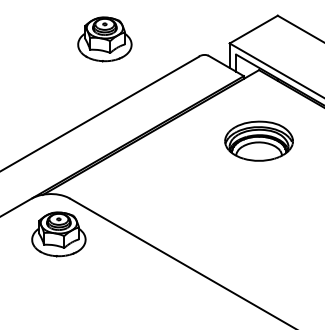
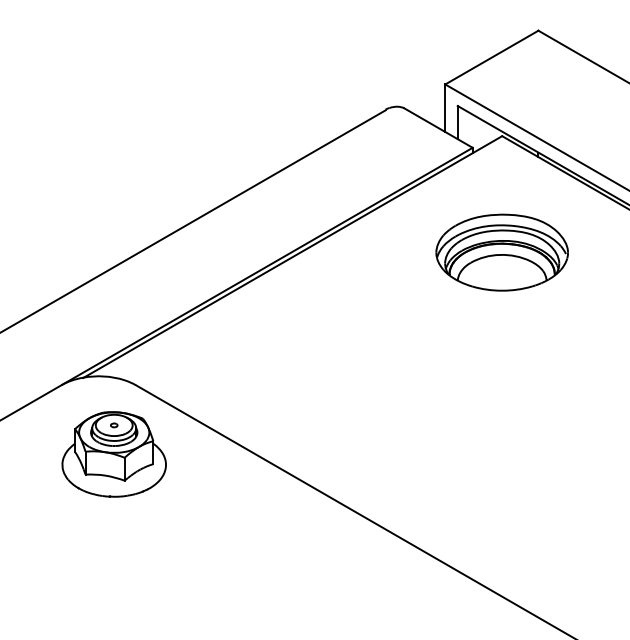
part: (104, 39) -> (202, 76), removed
part: (258, 140) -> (501, 251), moved

